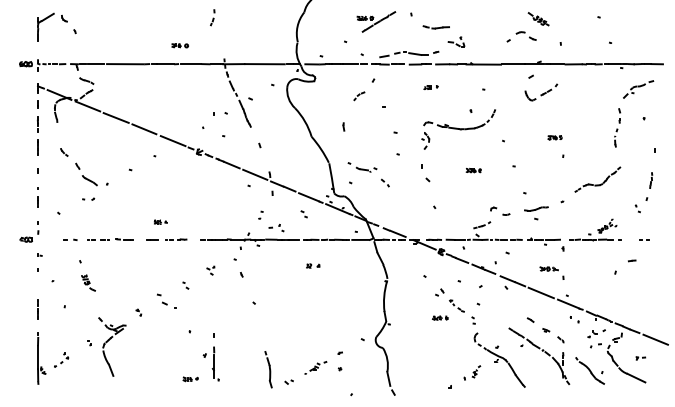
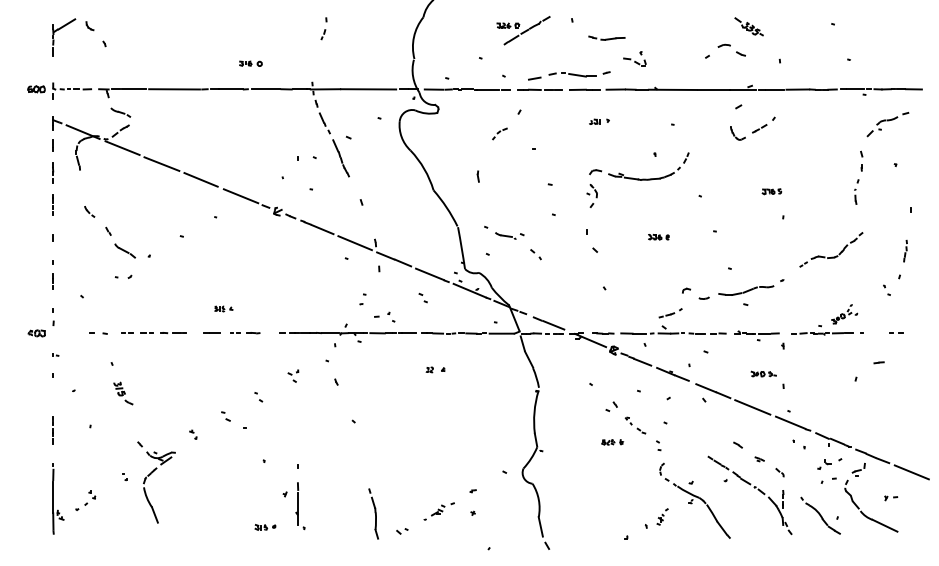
part: (212, 17) -> (323, 28), moved
part: (536, 208) -> (746, 290), size x1.67
part: (161, 299) -> (225, 416), size x0.62

